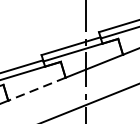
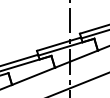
line: (36, 89) -> (33, 76), dashed -> solid

